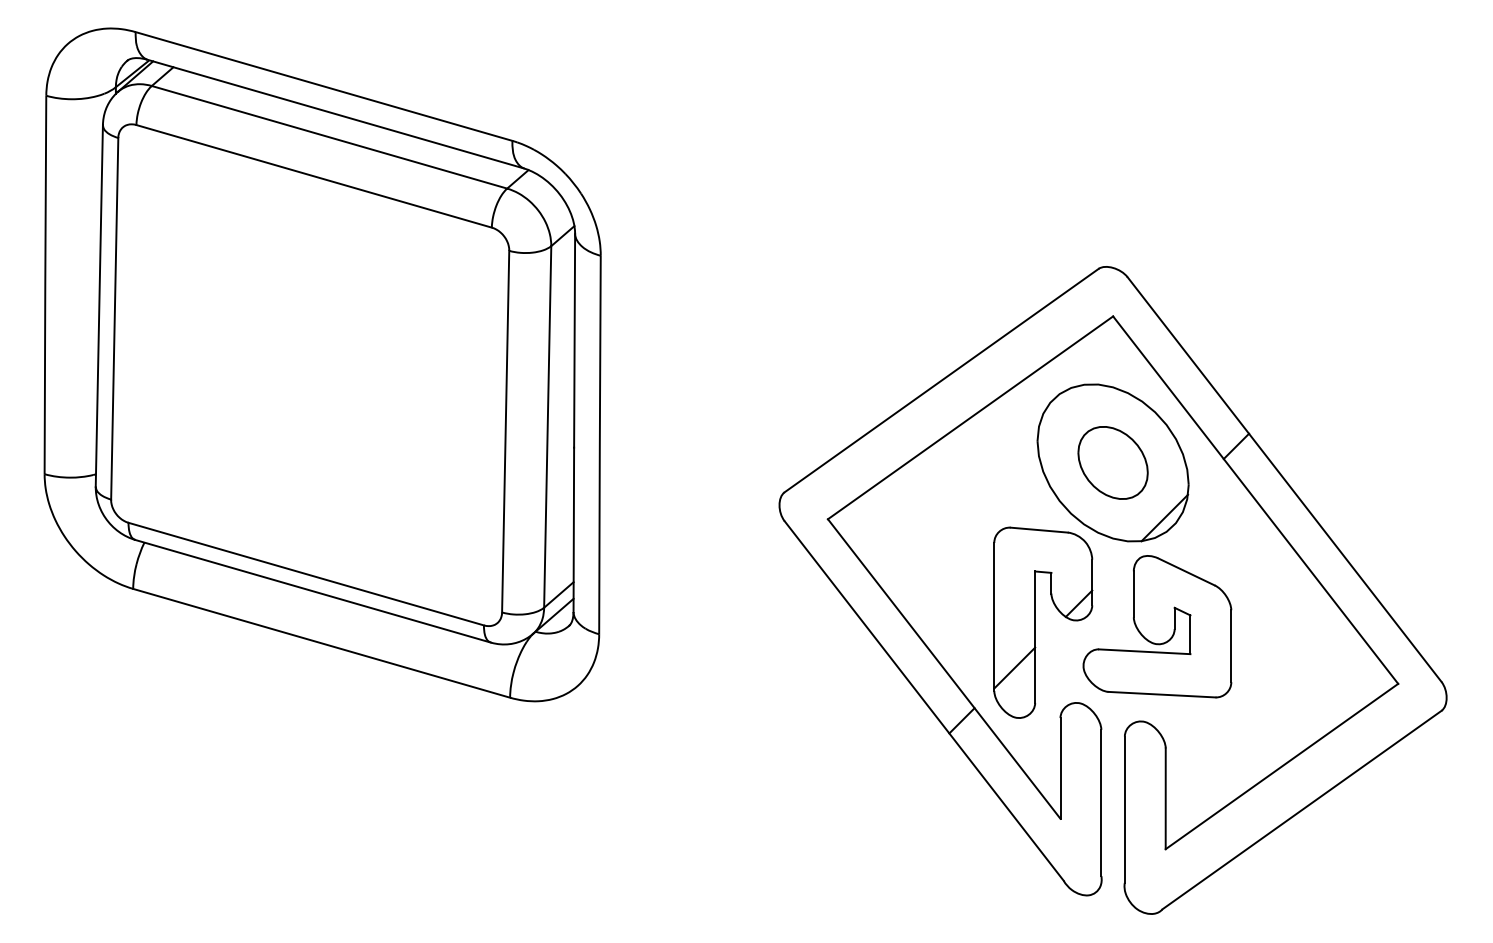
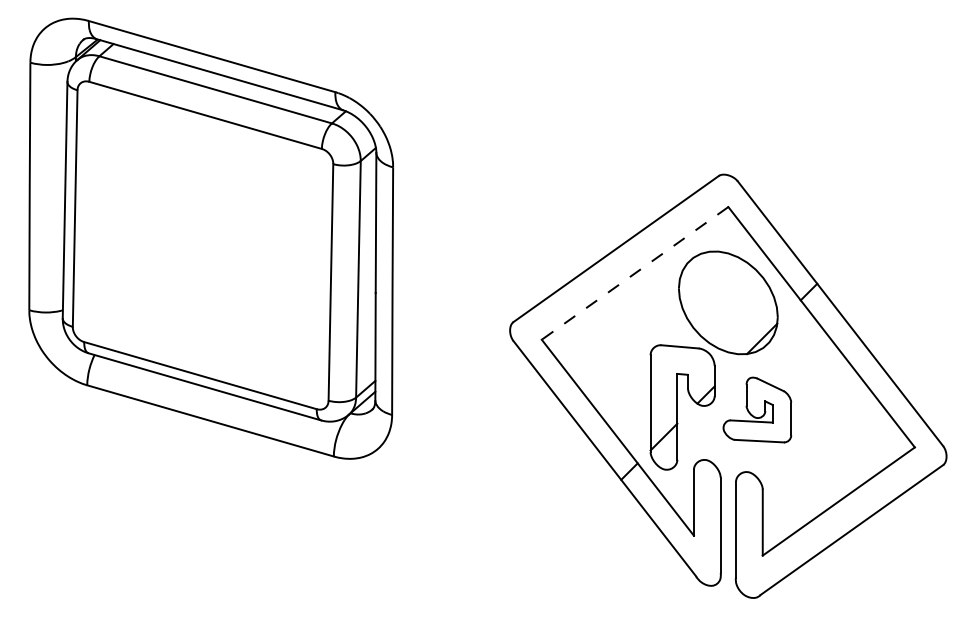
line: (969, 418) -> (634, 273), solid -> dashed
part: (1111, 462) -> (727, 302), removed
part: (1157, 625) -> (757, 409), size x0.7

